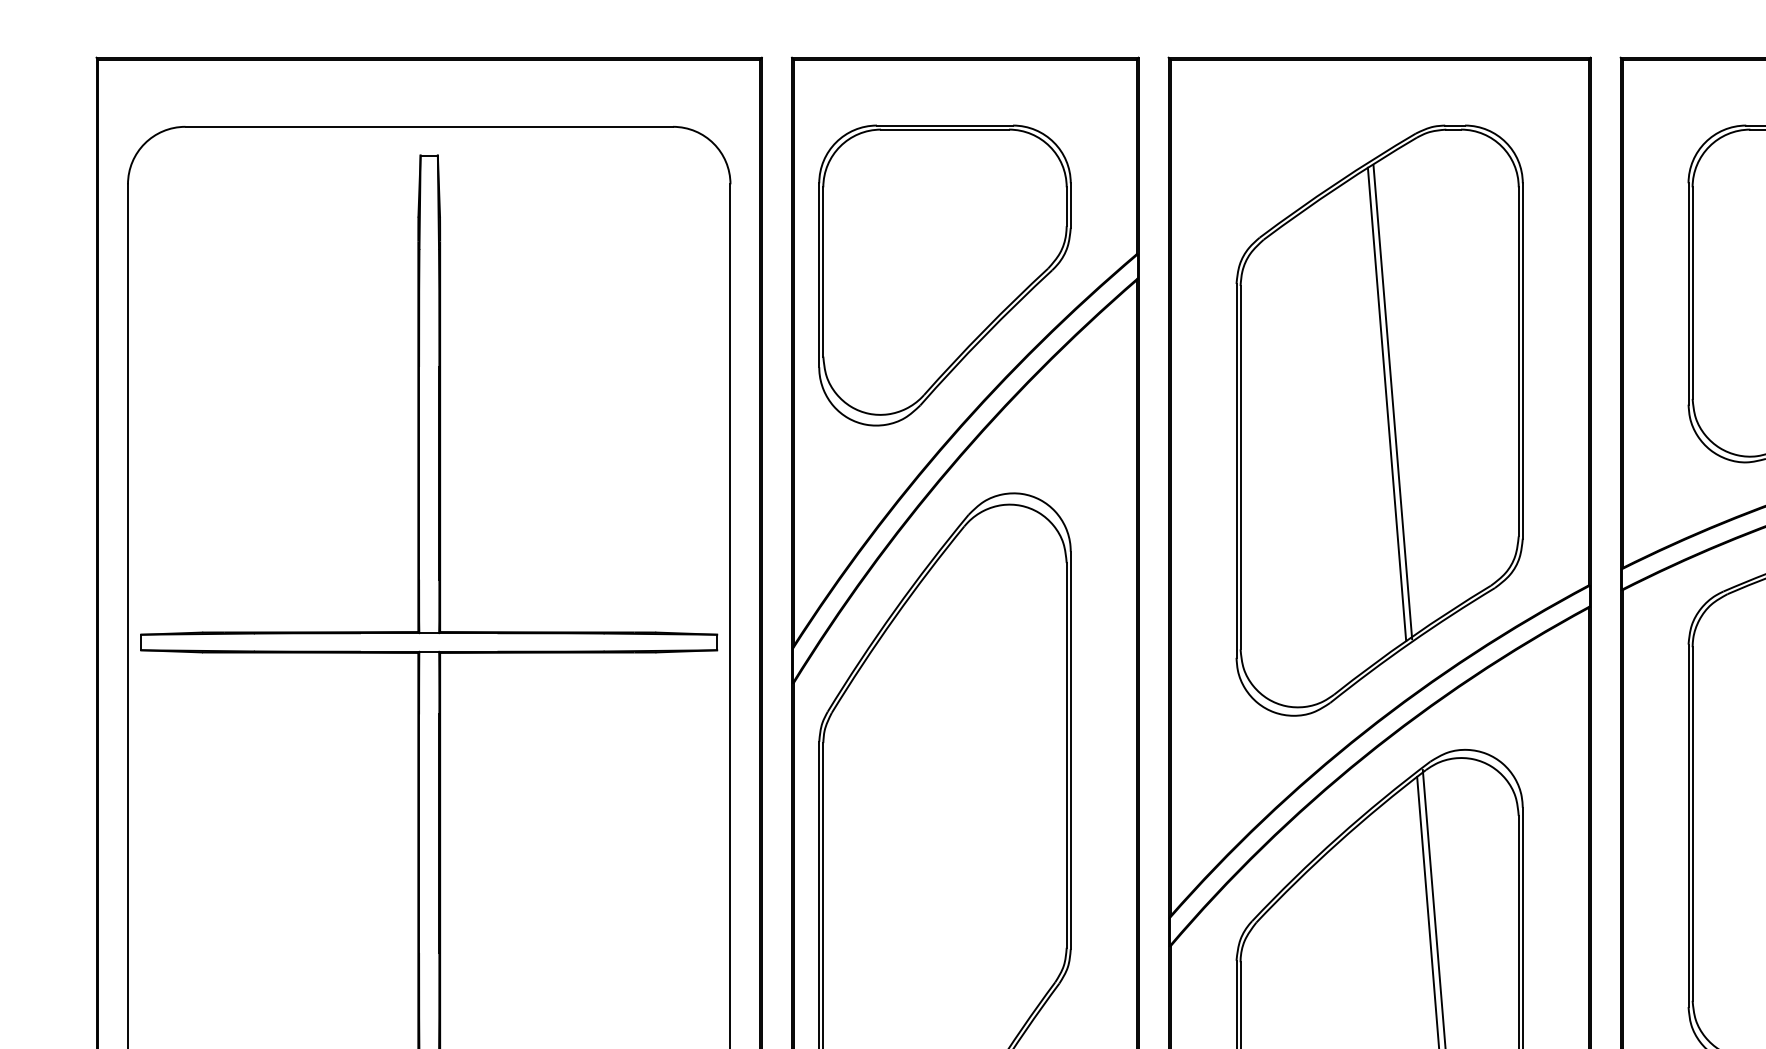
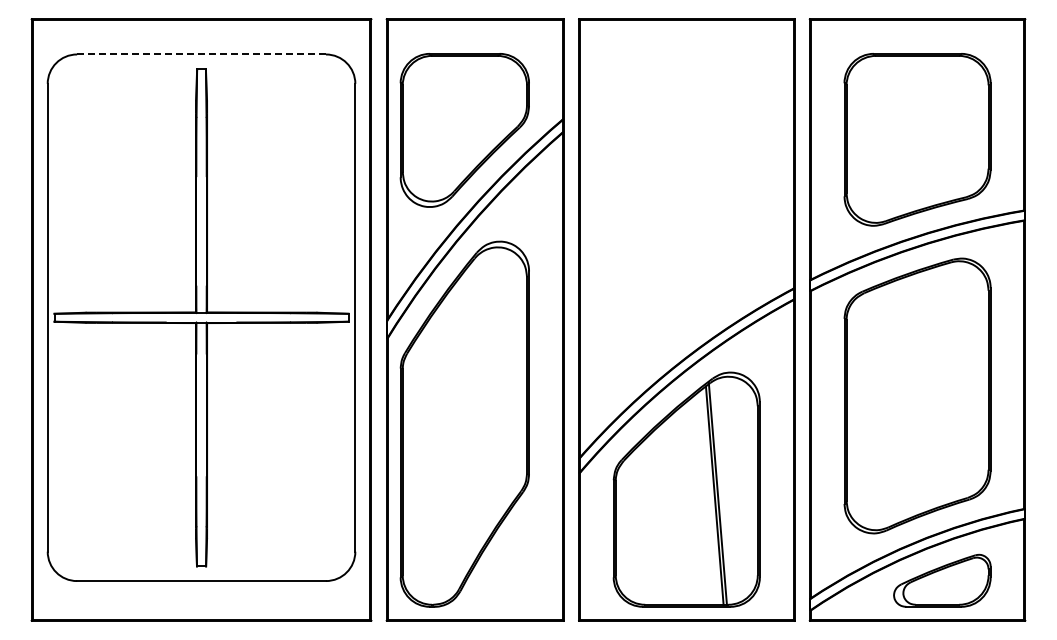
line: (429, 126) -> (201, 54), solid -> dashed
part: (1379, 420) -> (686, 204), removed

